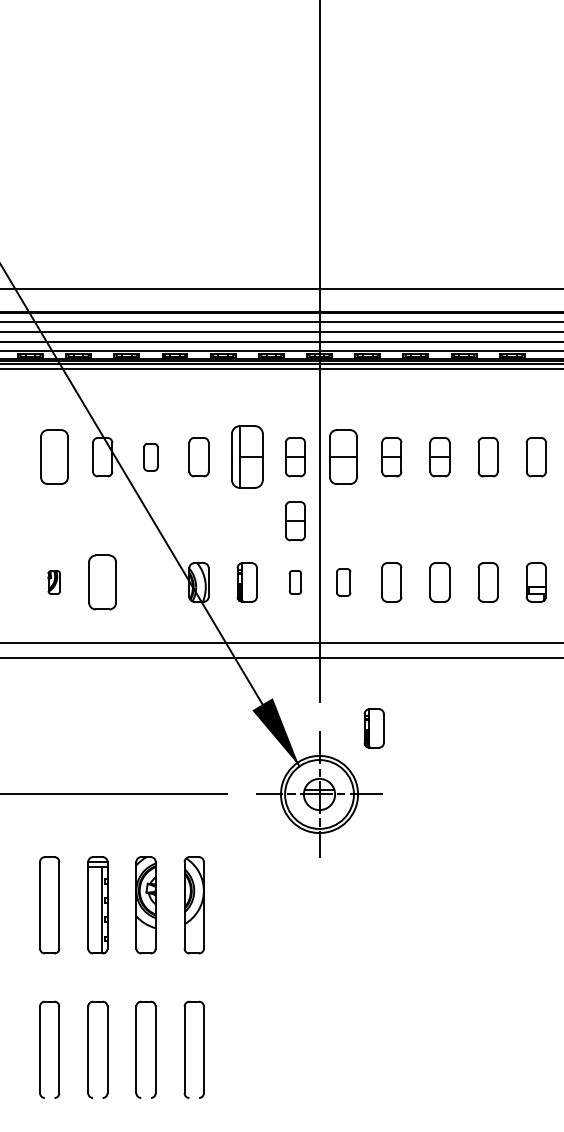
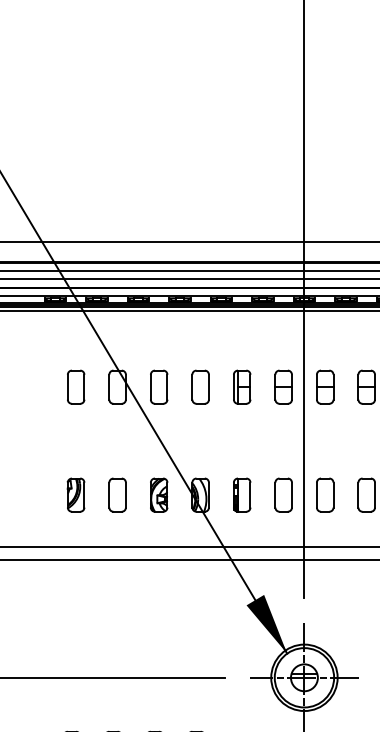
part: (54, 457) -> (76, 387), size x0.71
part: (150, 457) -> (158, 387), size x1.43
part: (246, 457) -> (241, 387), size x0.62
part: (343, 457) -> (325, 387), size x0.71
part: (295, 521) -> (283, 442), removed
part: (53, 582) -> (75, 495), size x1.67
part: (102, 582) -> (117, 495), size x0.71
part: (150, 582) -> (158, 495), added
part: (295, 582) -> (283, 495), size x1.67
part: (343, 582) -> (325, 495), size x1.43
part: (373, 728) -> (350, 620), removed

